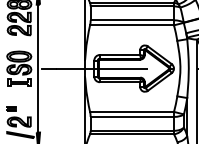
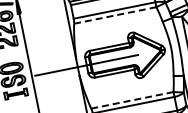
line: (132, 25) -> (115, 15), solid -> dashed
line: (132, 111) -> (132, 99), solid -> dashed

